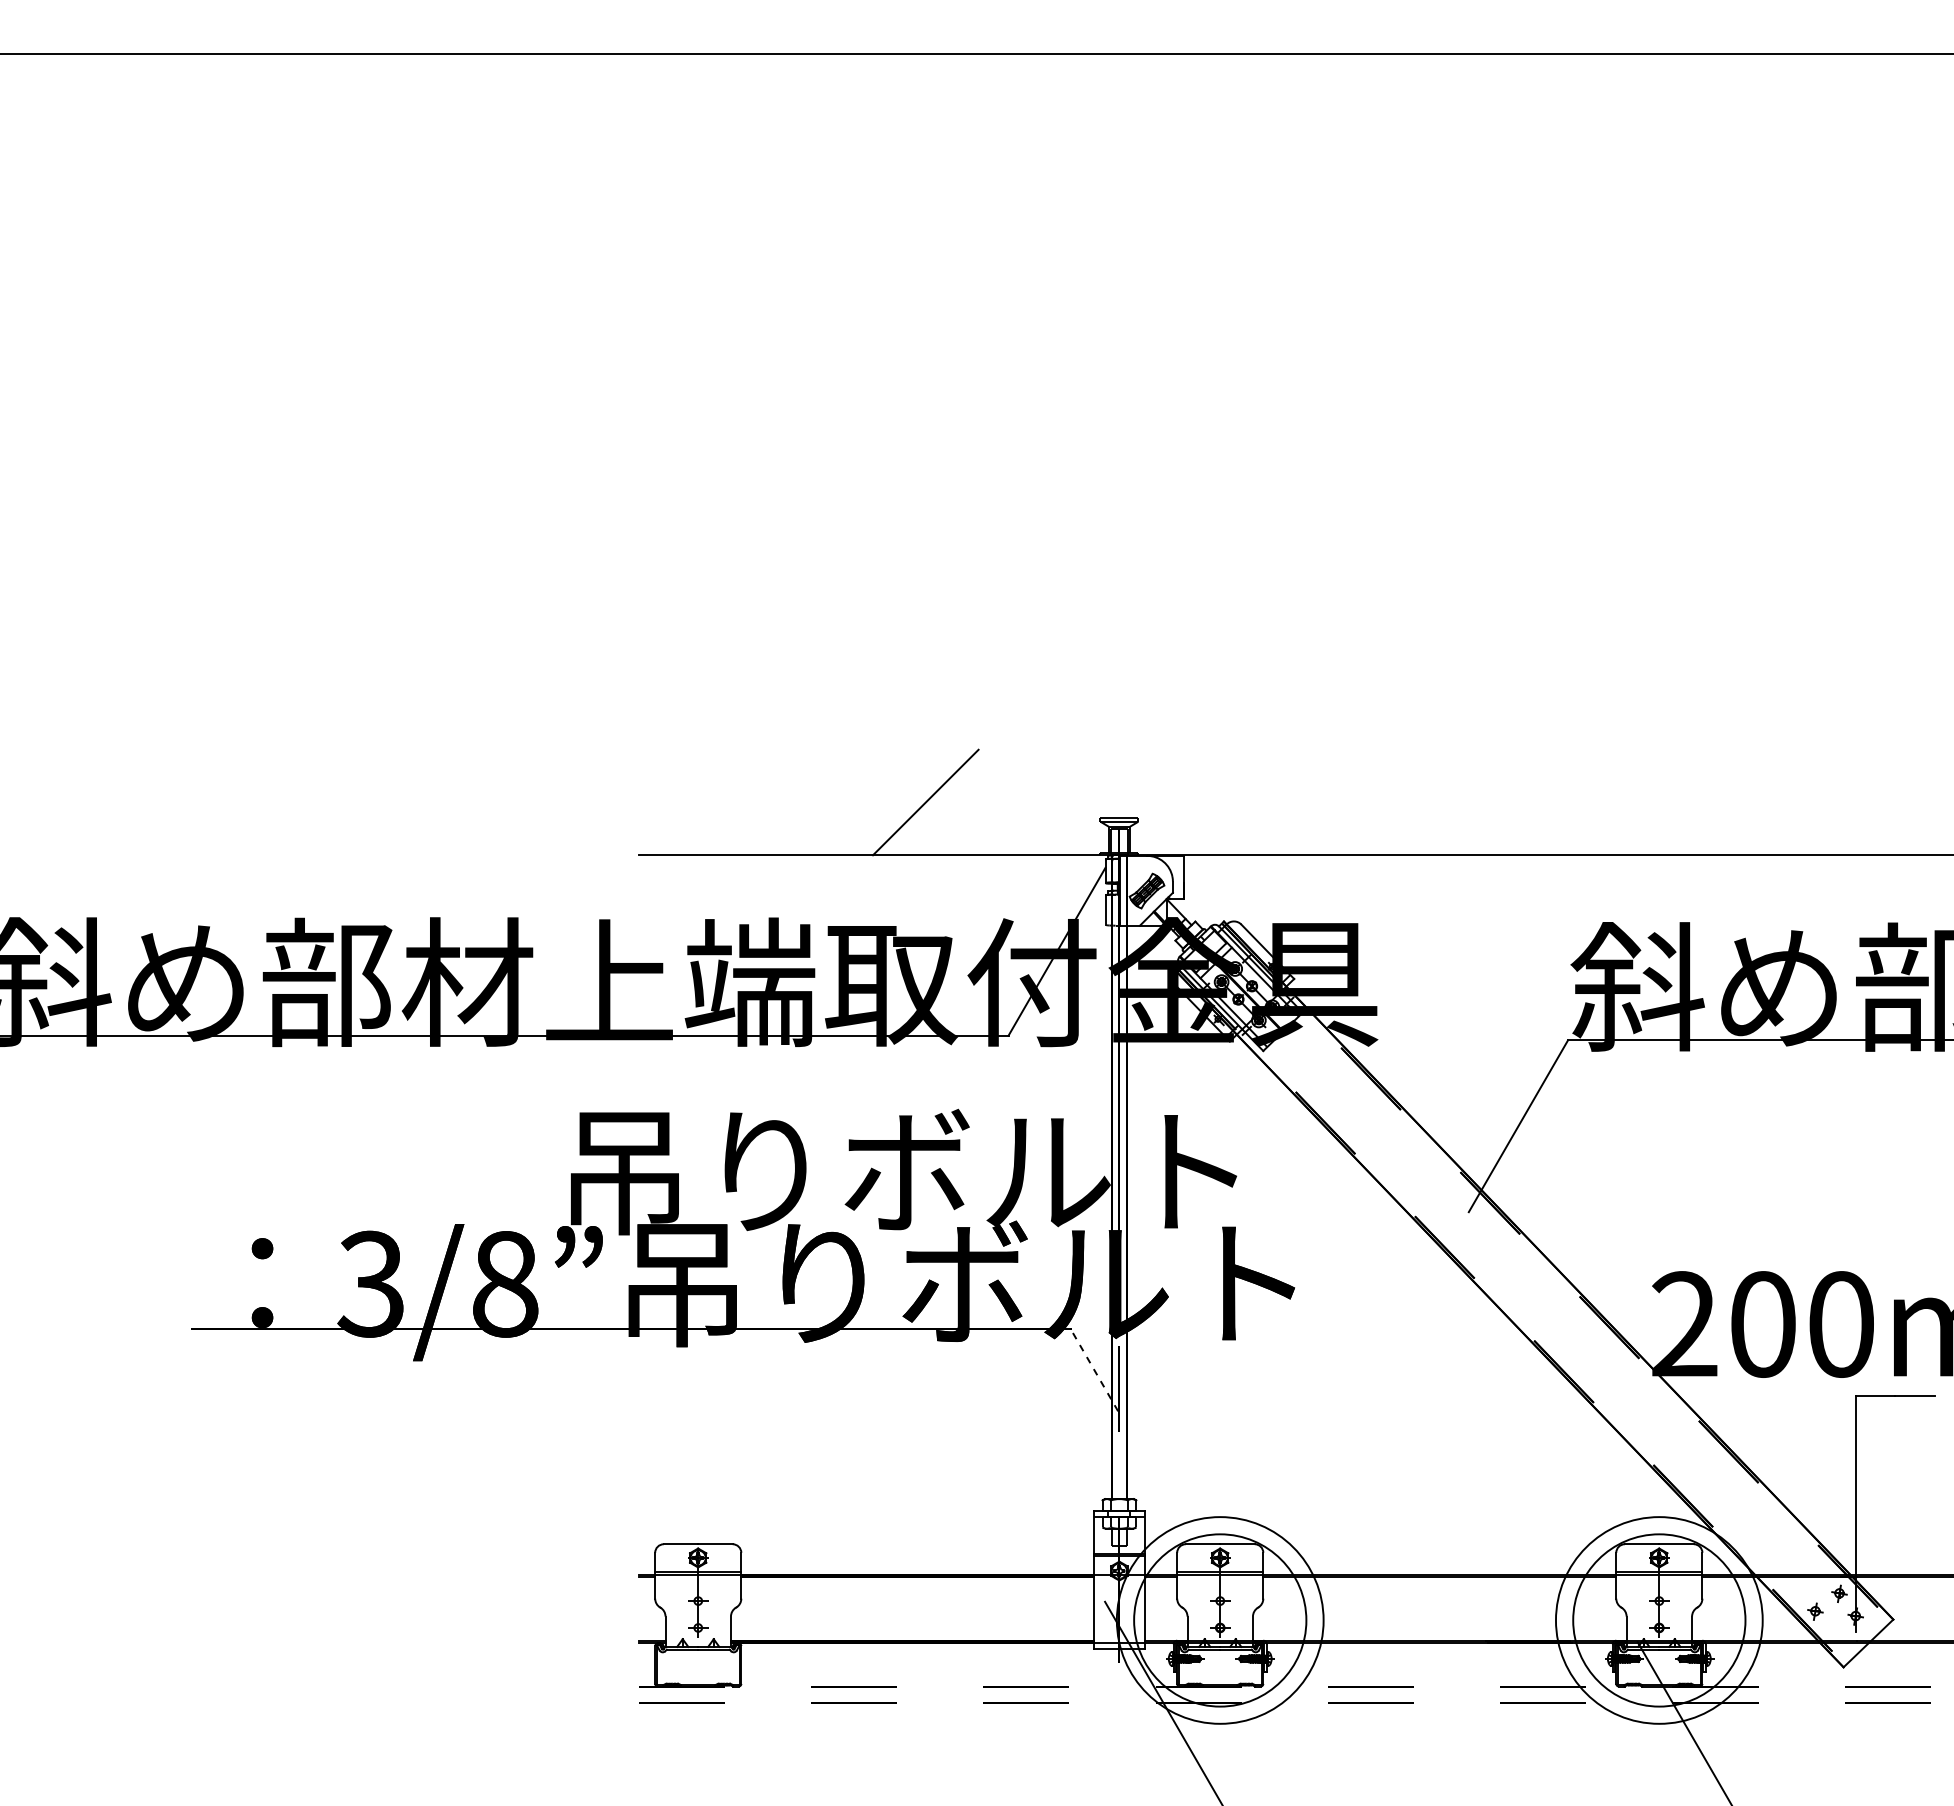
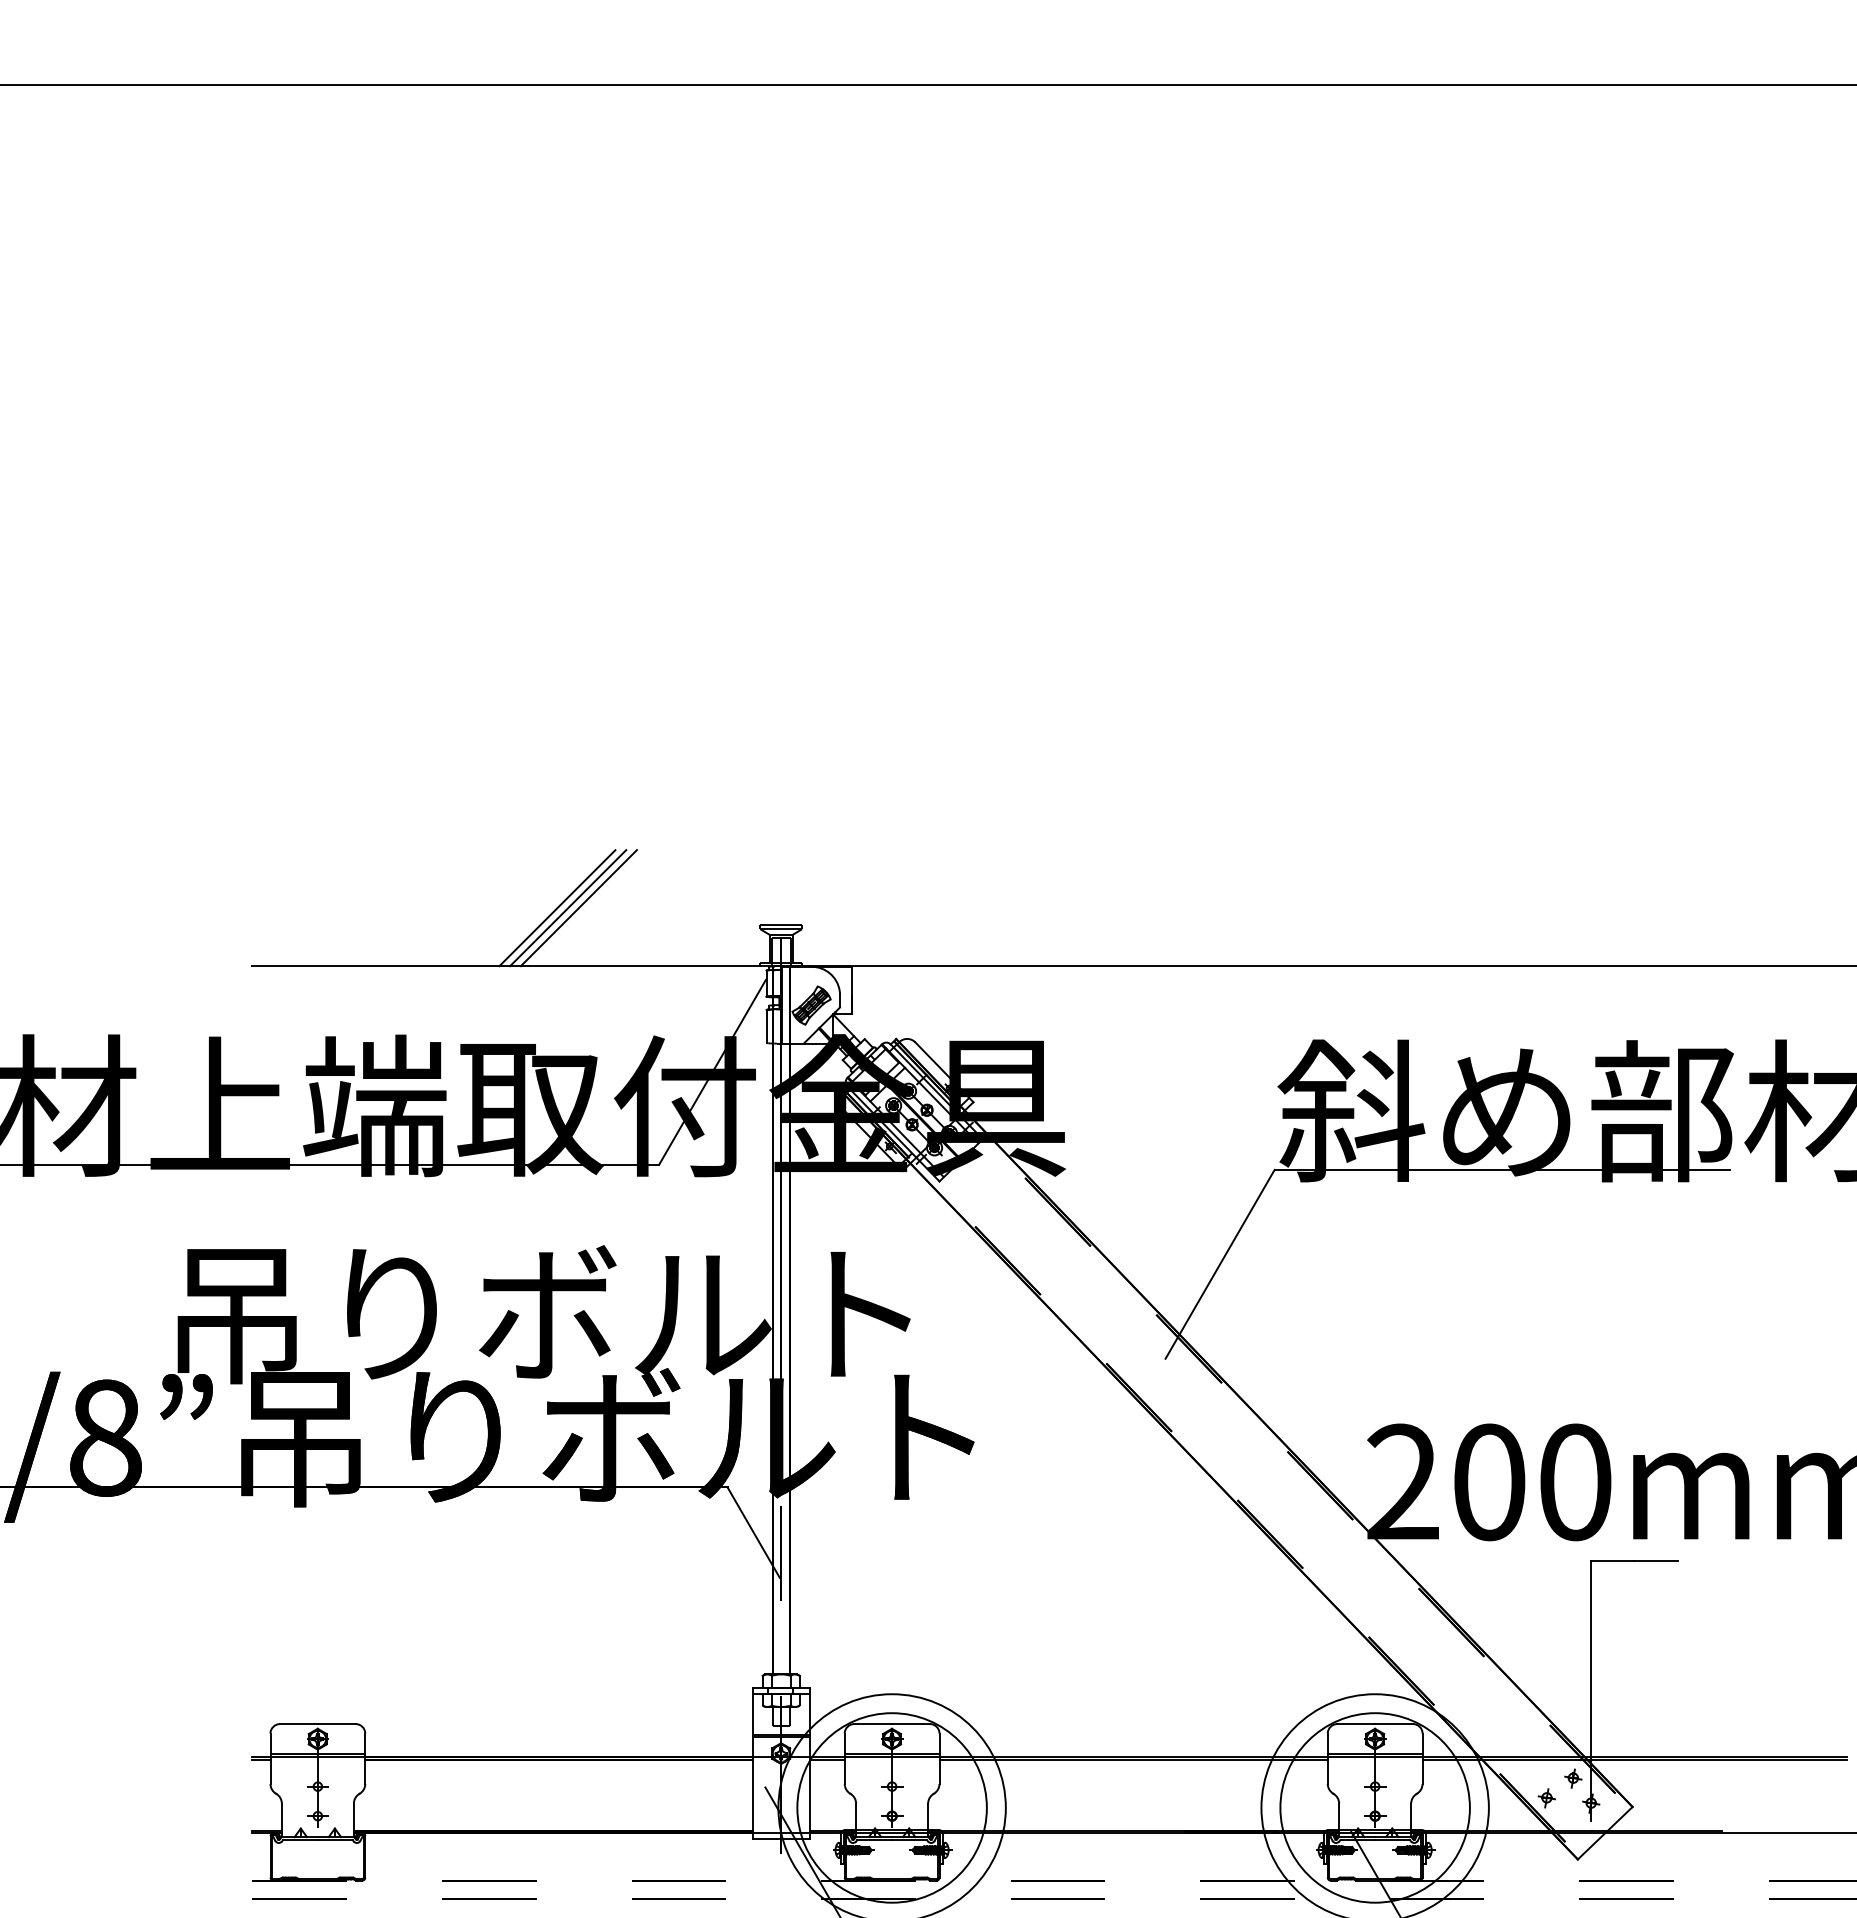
line: (915, 802) -> (556, 908), added
line: (935, 802) -> (578, 908), added
line: (1094, 1369) -> (753, 1531), dashed -> solid

